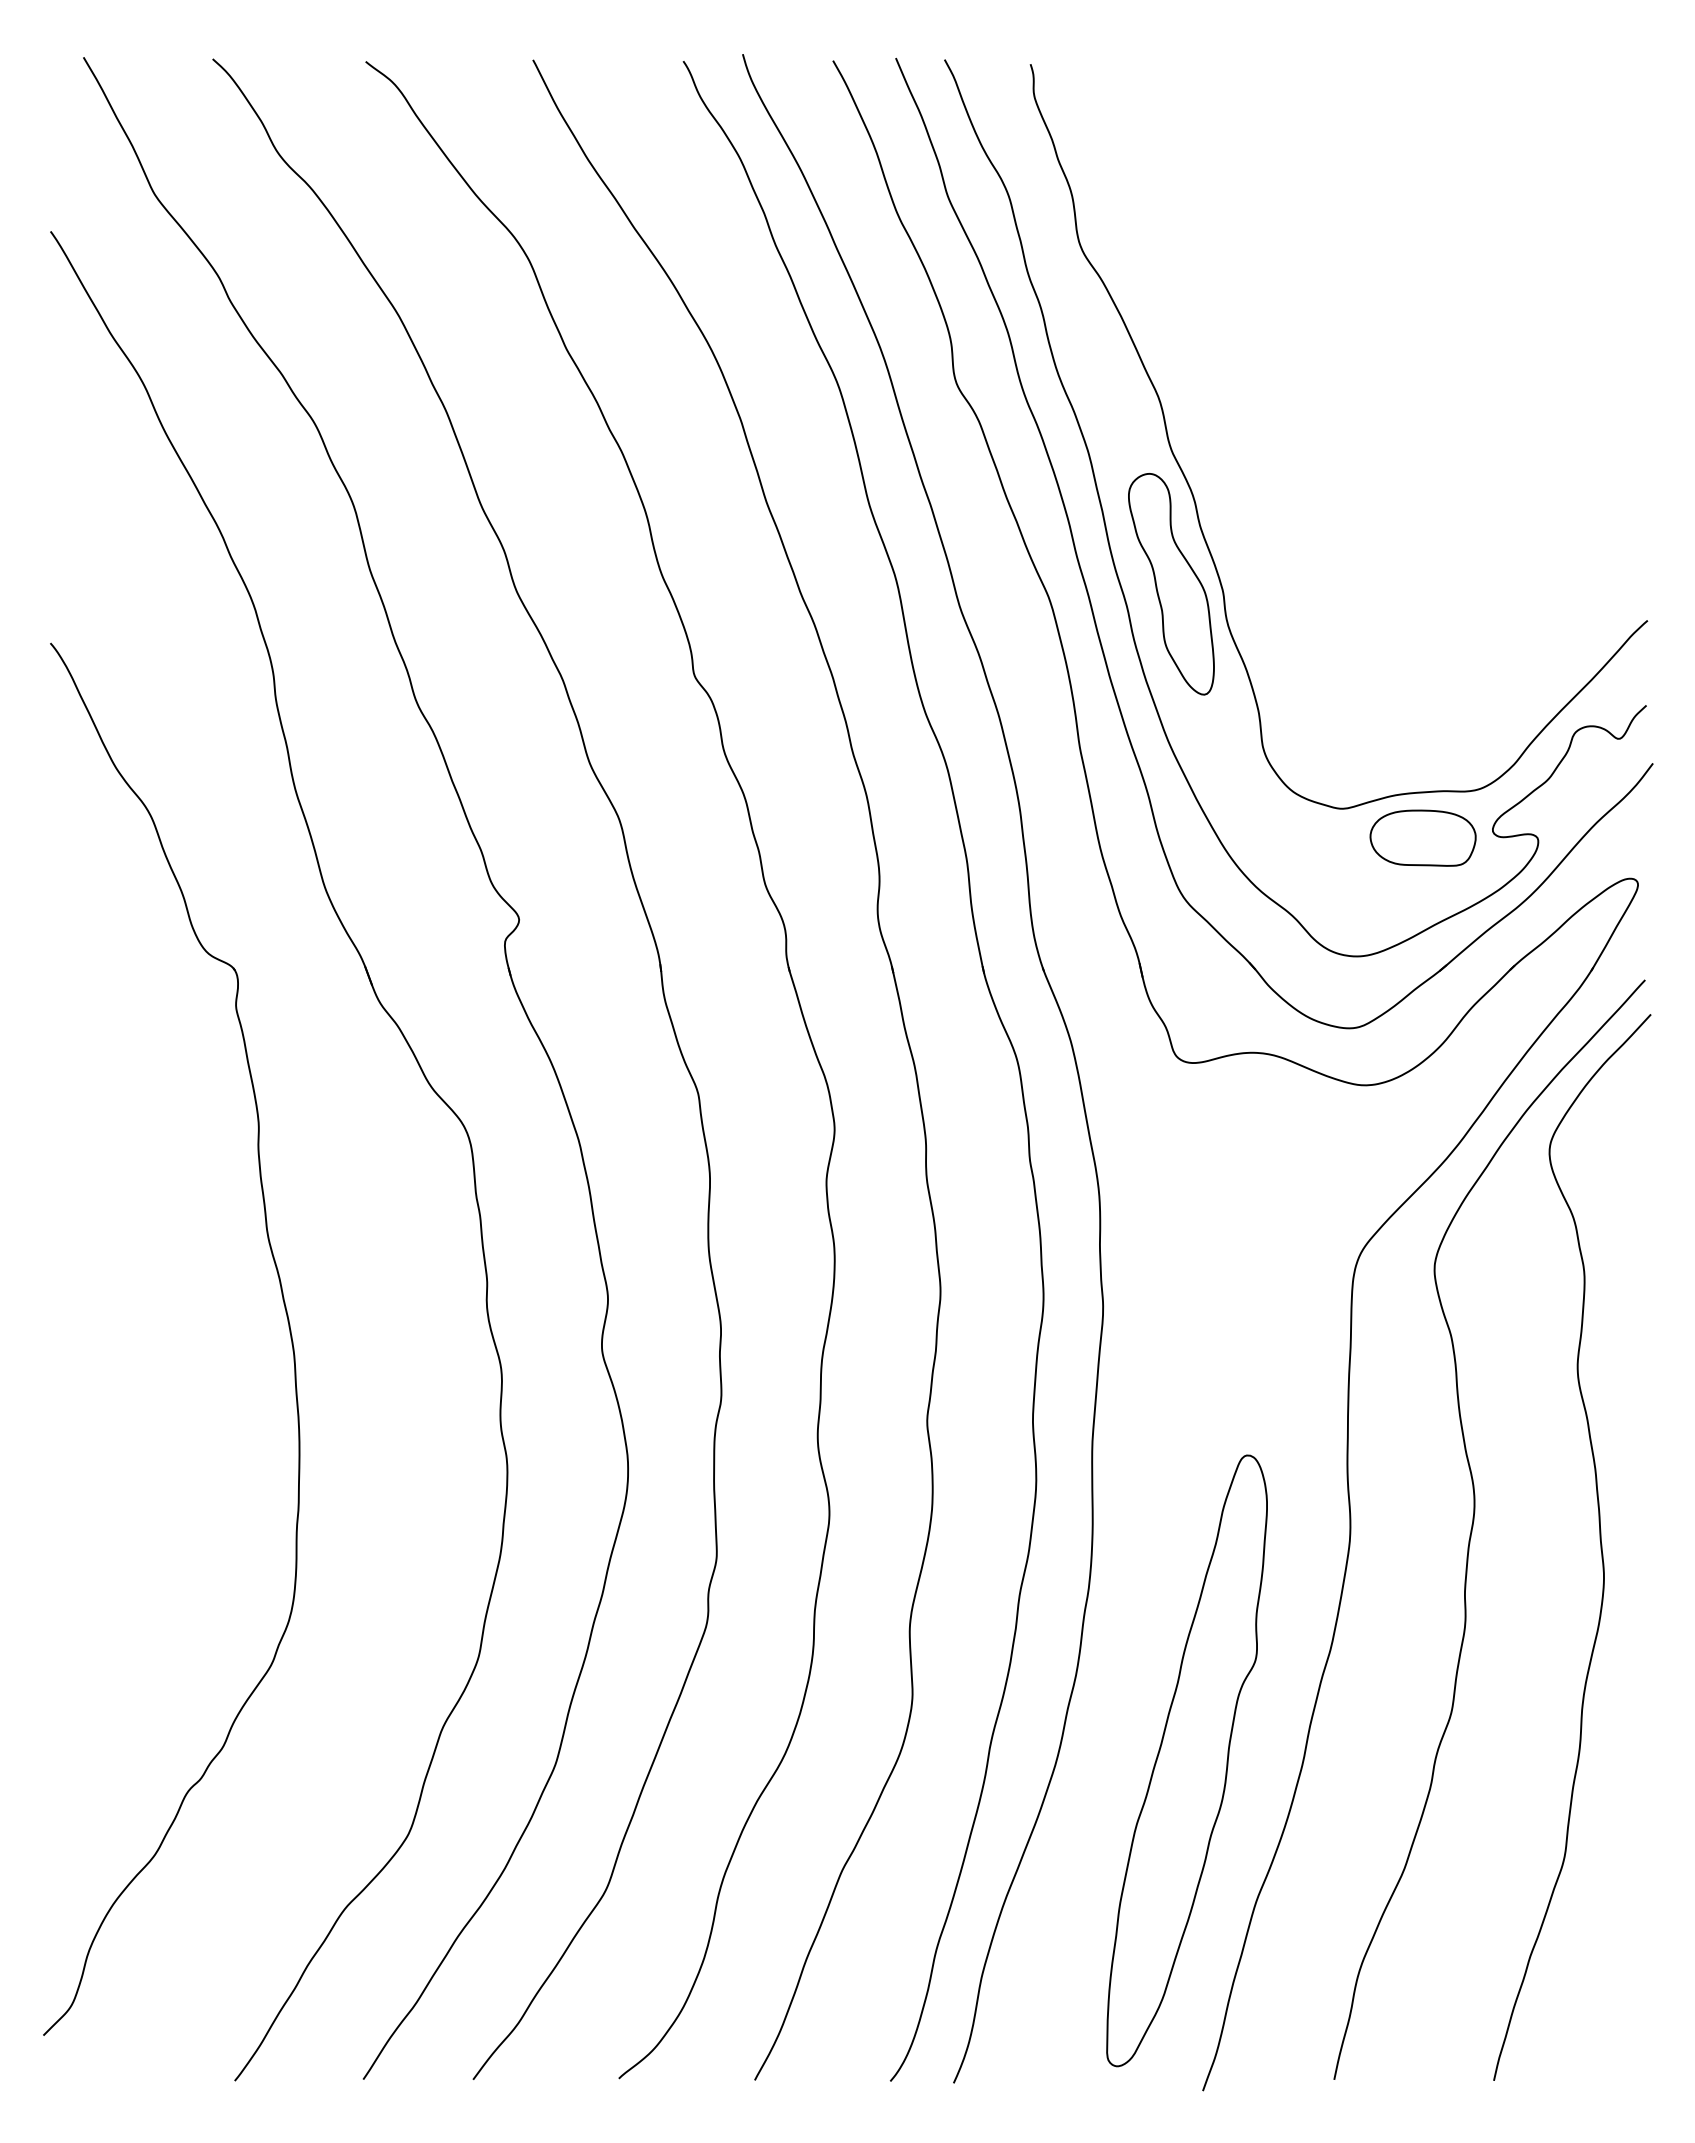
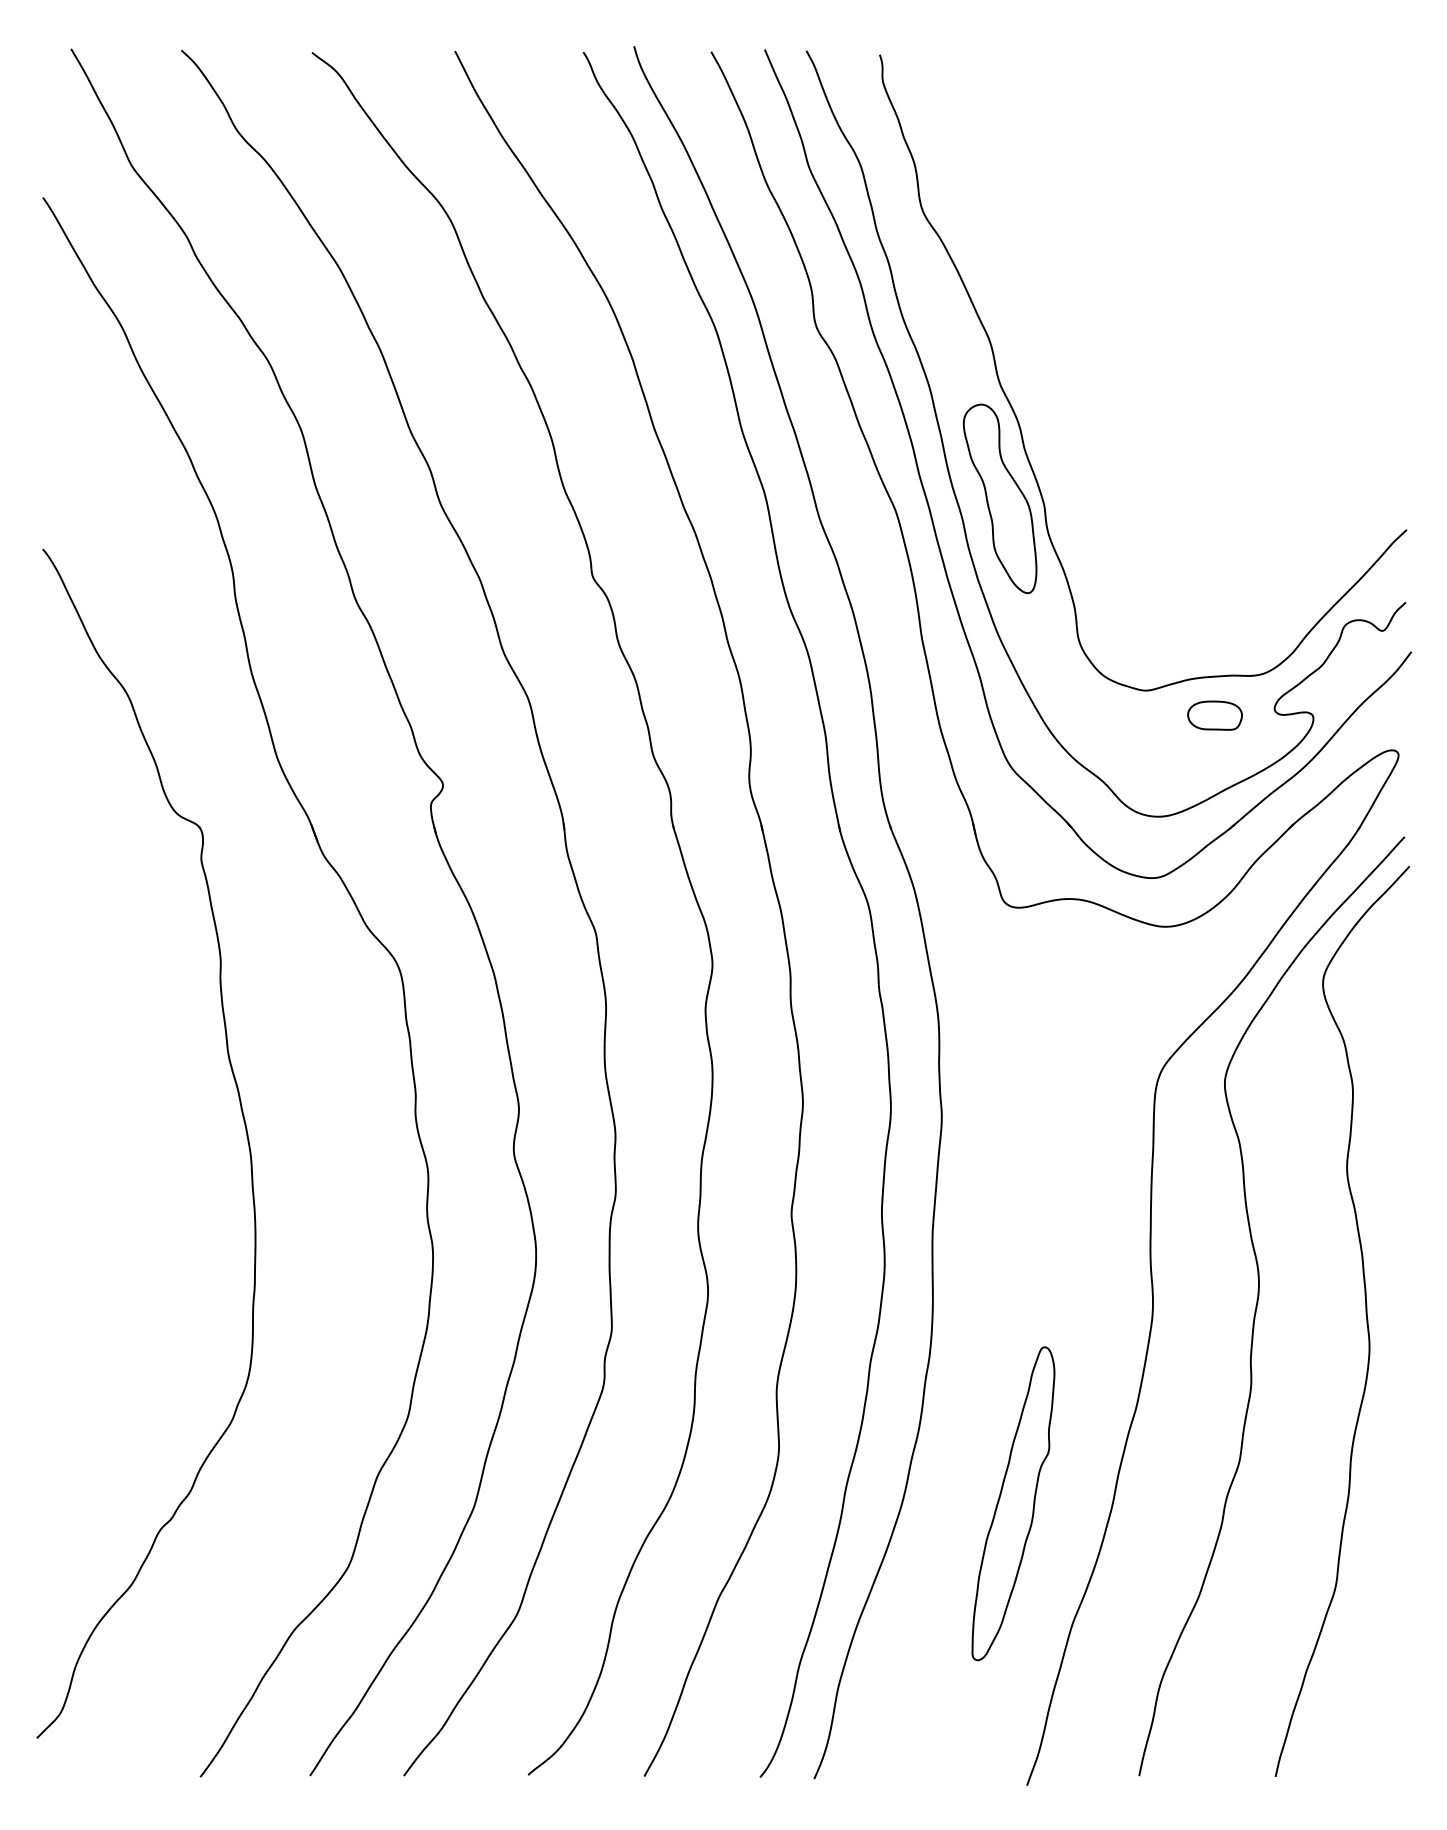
part: (1422, 837) -> (1214, 715), size x0.6
part: (1186, 1760) -> (1013, 1503), size x0.6

